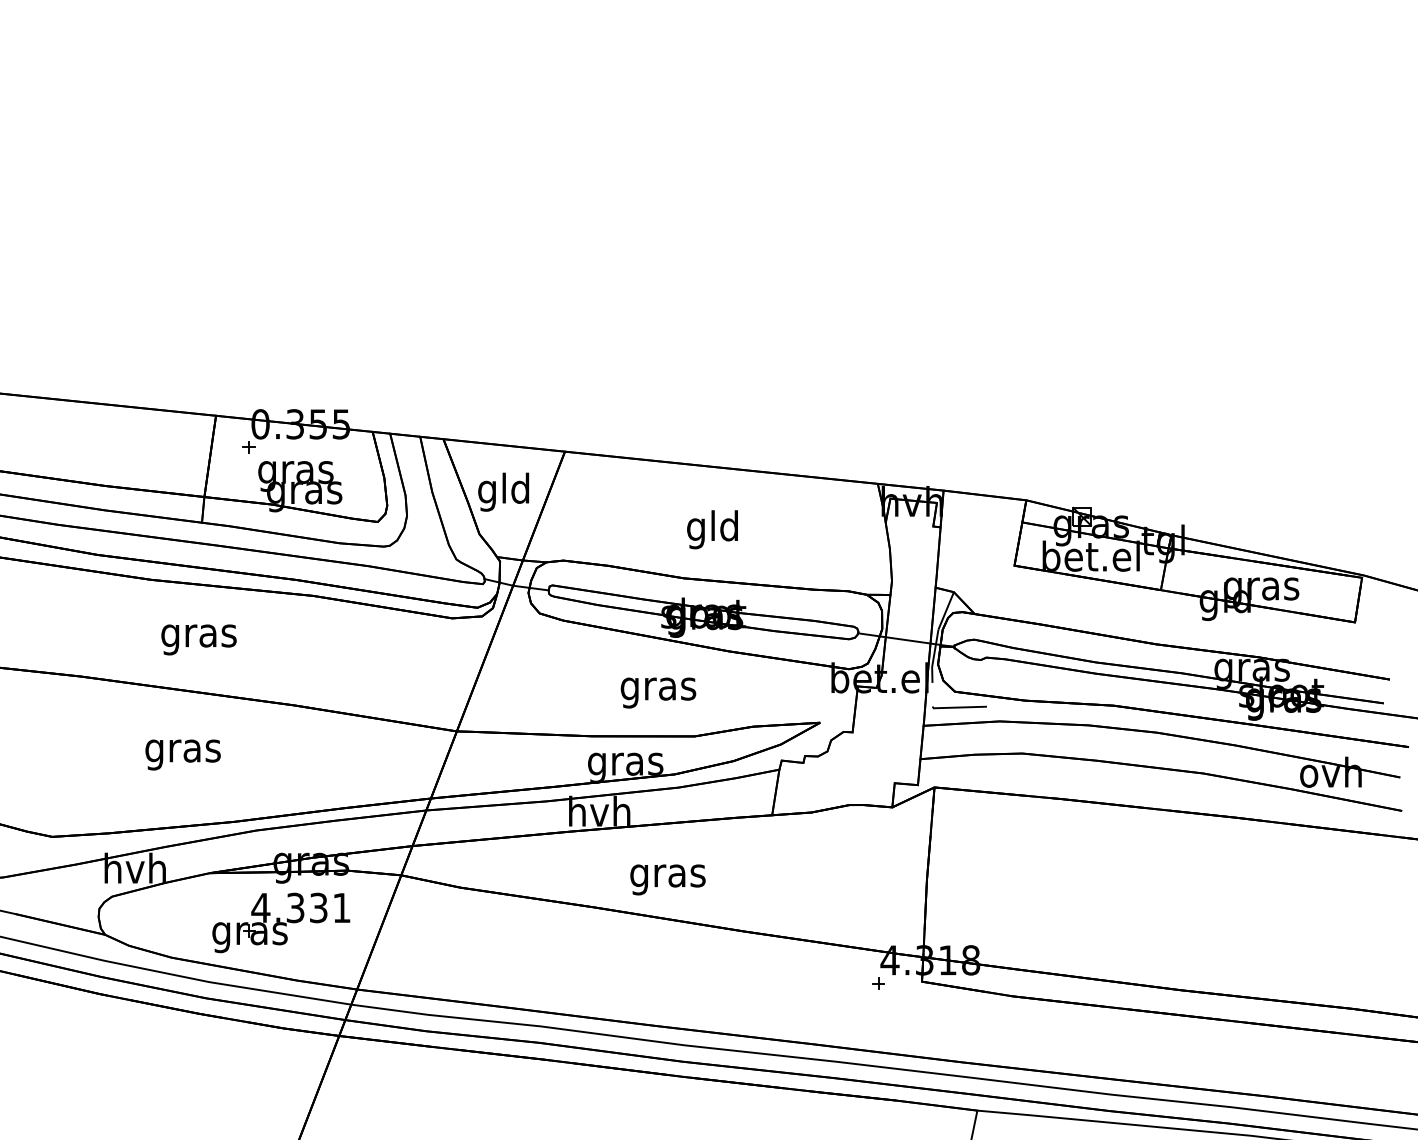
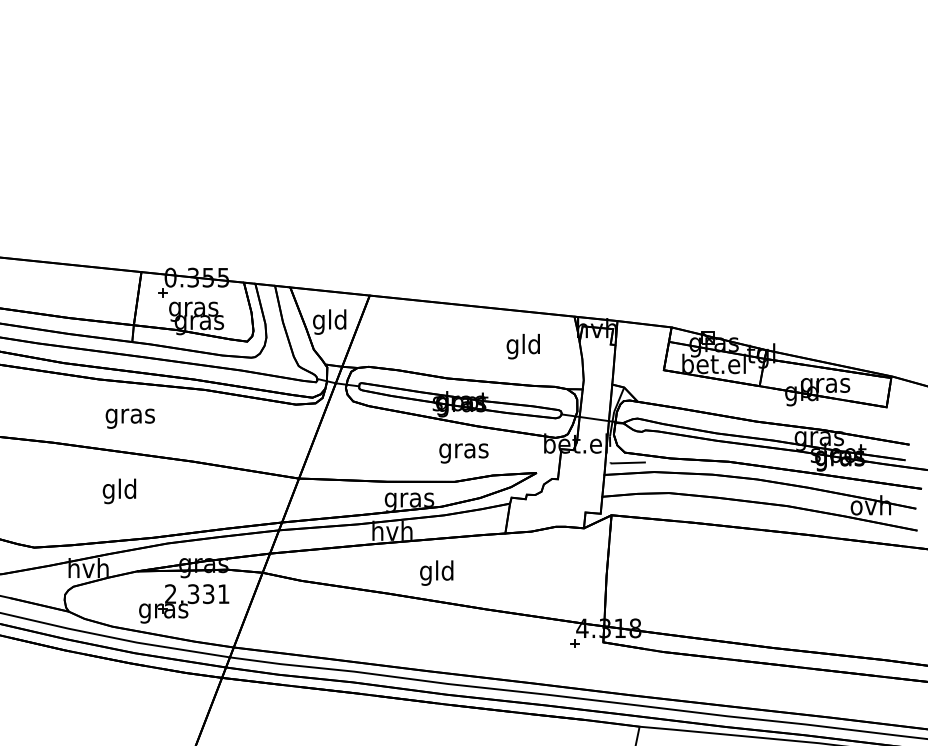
text: (711, 529) -> (522, 346), moved
text: (657, 693) -> (463, 453), moved
text: (182, 751) -> (119, 491), gras -> gld
text: (666, 874) -> (436, 572), gras -> gld
text: (260, 907) -> (170, 593), 4.331 -> 2.331

